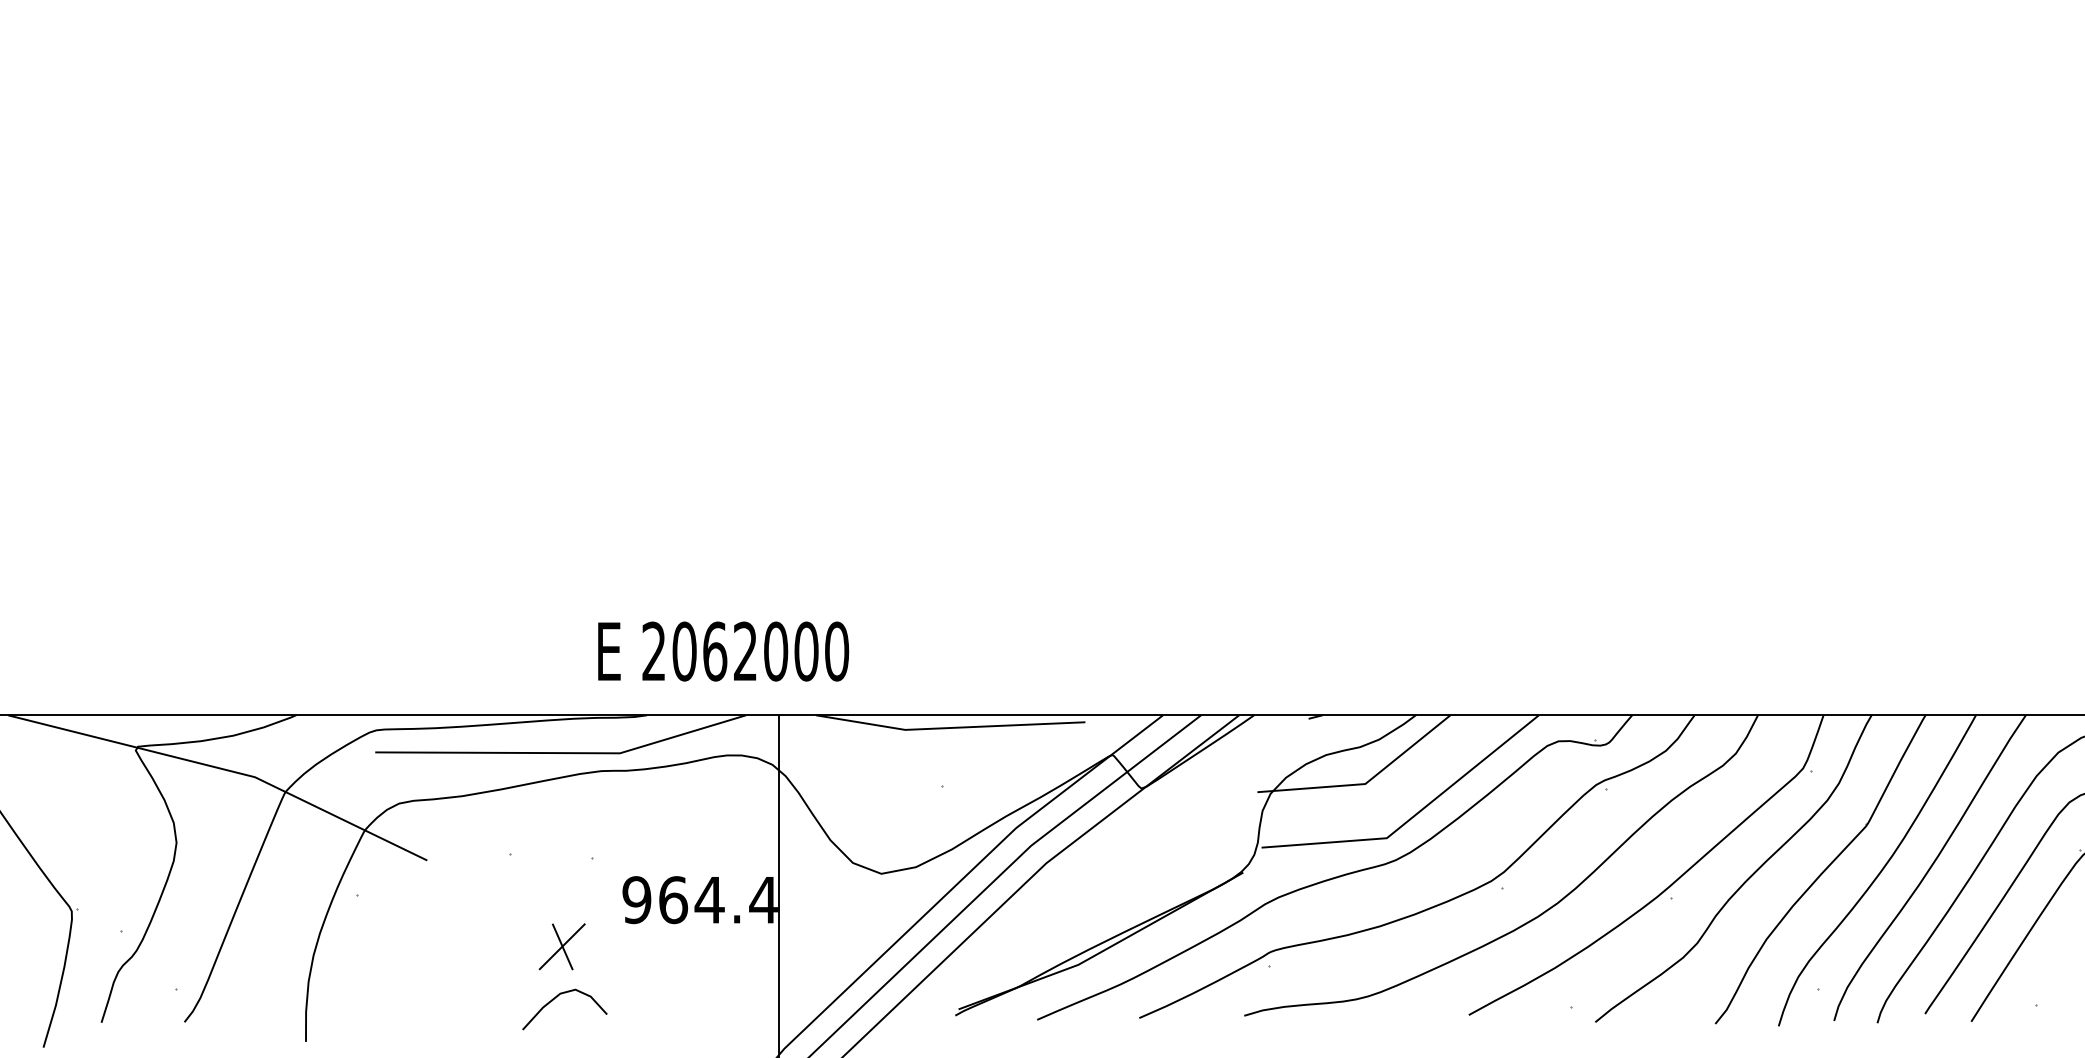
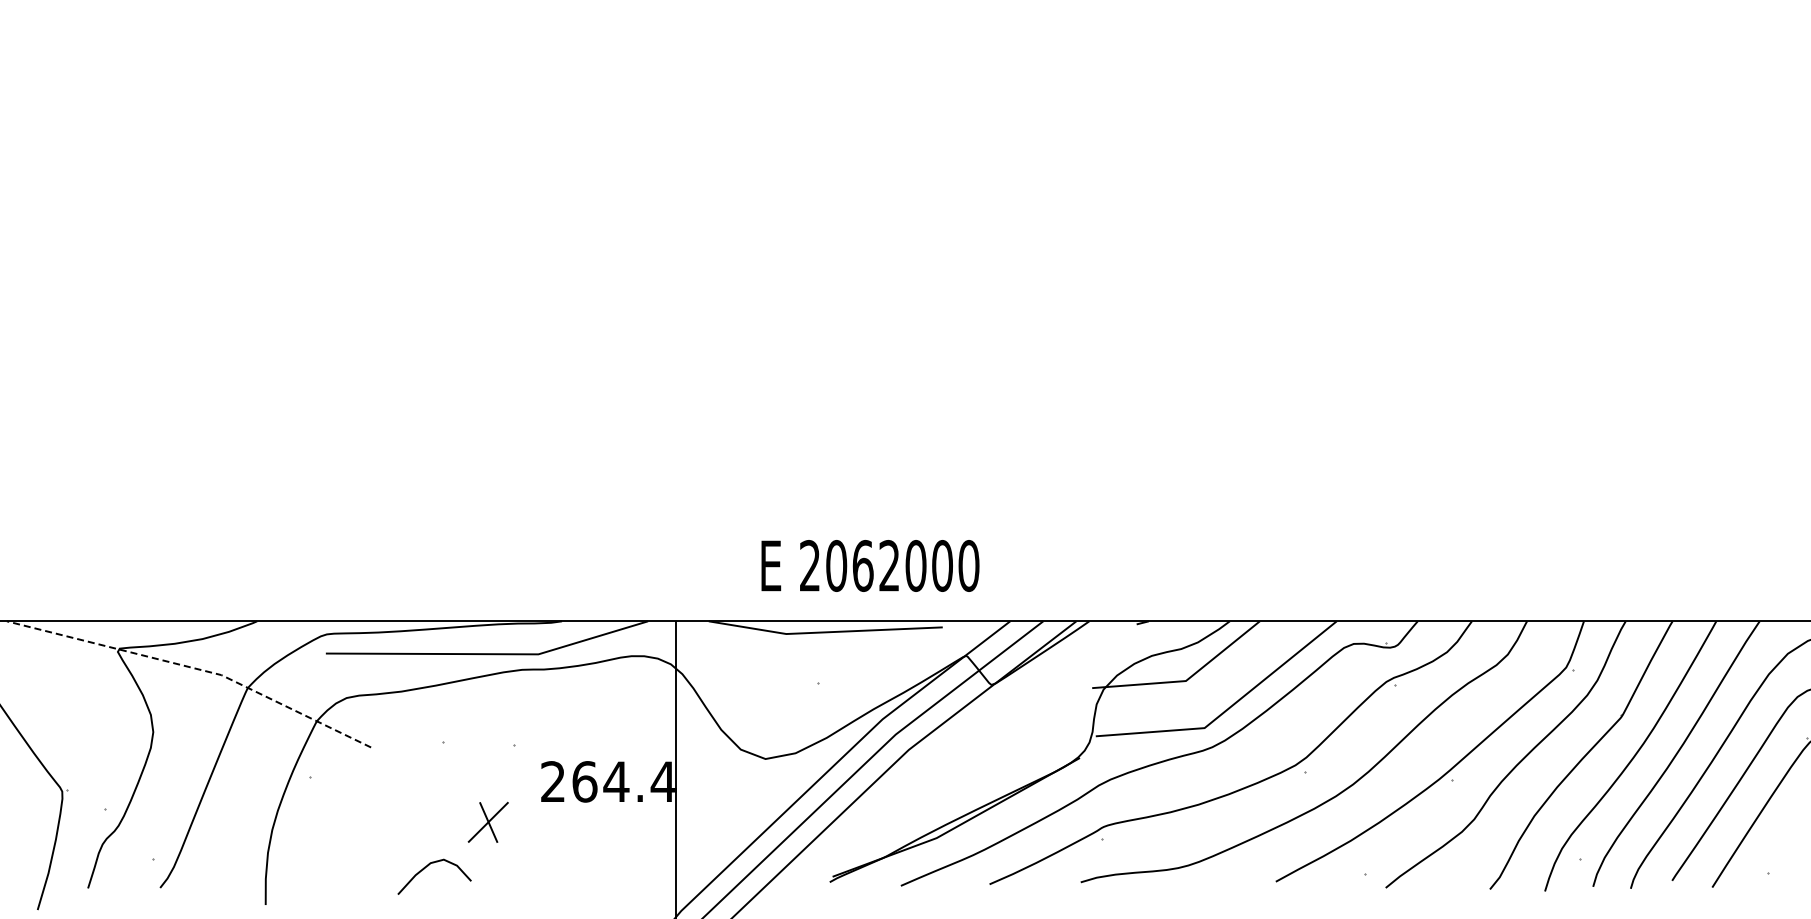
text: (723, 651) -> (870, 565), moved
line: (225, 769) -> (195, 668), solid -> dashed
text: (636, 899) -> (552, 781), 964.4 -> 264.4
curve: (557, 997) -> (428, 866), moved

